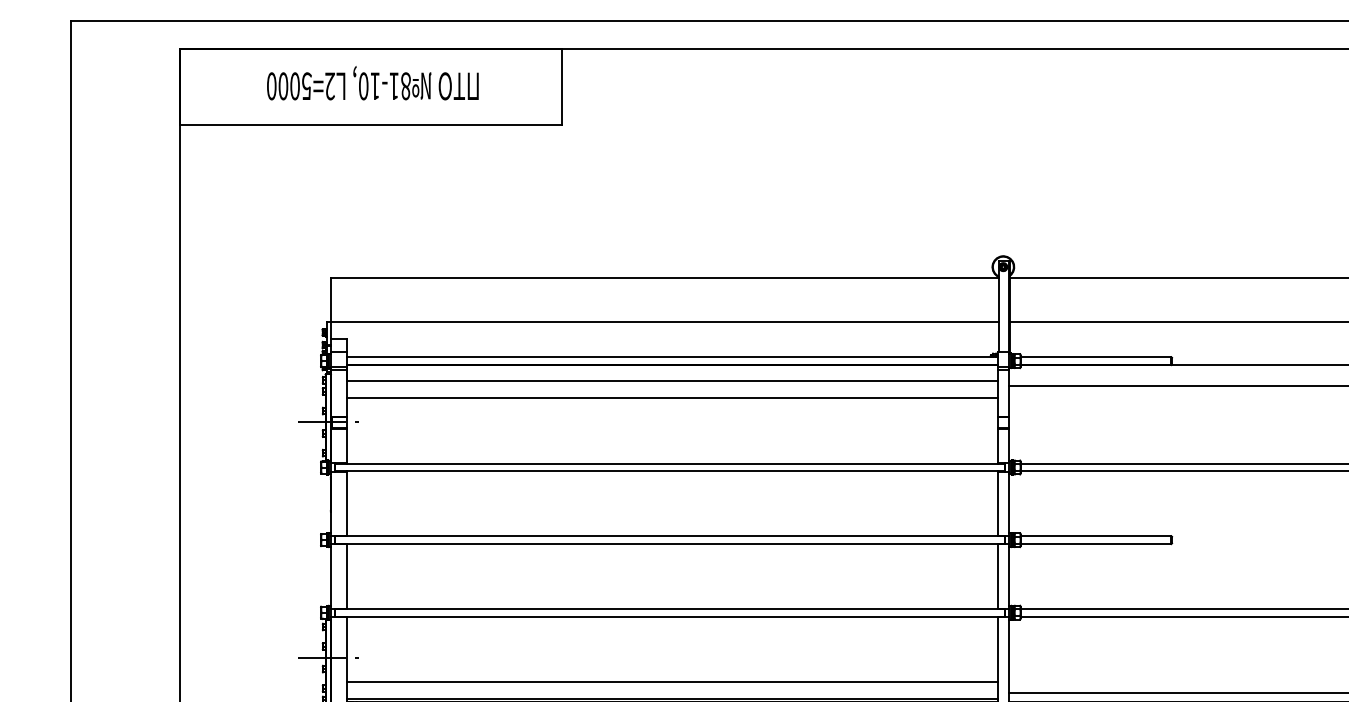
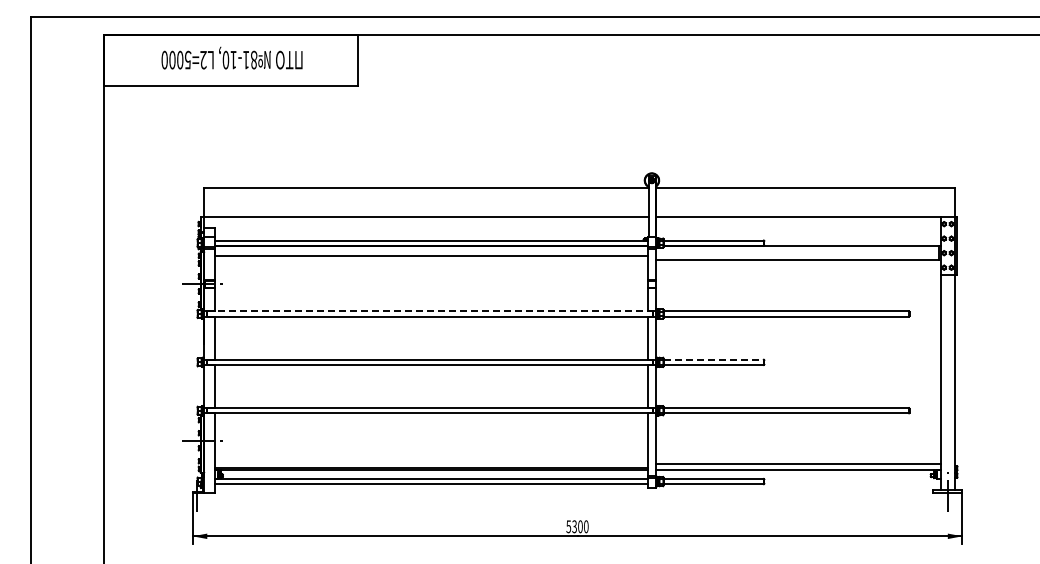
line: (672, 397) -> (431, 267), removed
line: (669, 463) -> (429, 311), solid -> dashed
line: (1097, 535) -> (714, 359), solid -> dashed
line: (672, 681) -> (431, 456), removed

